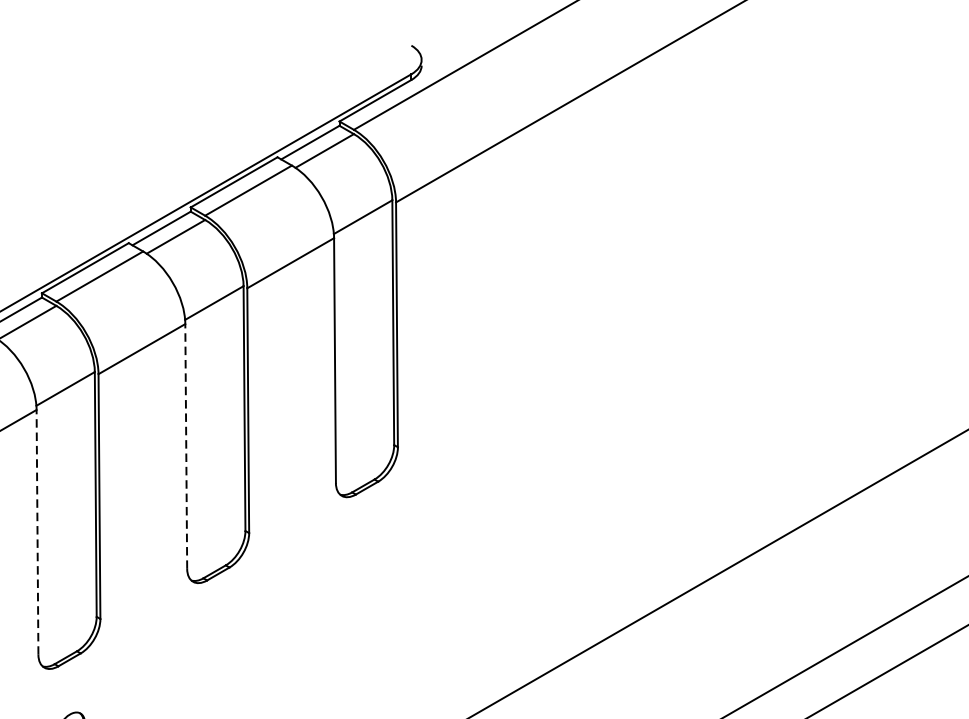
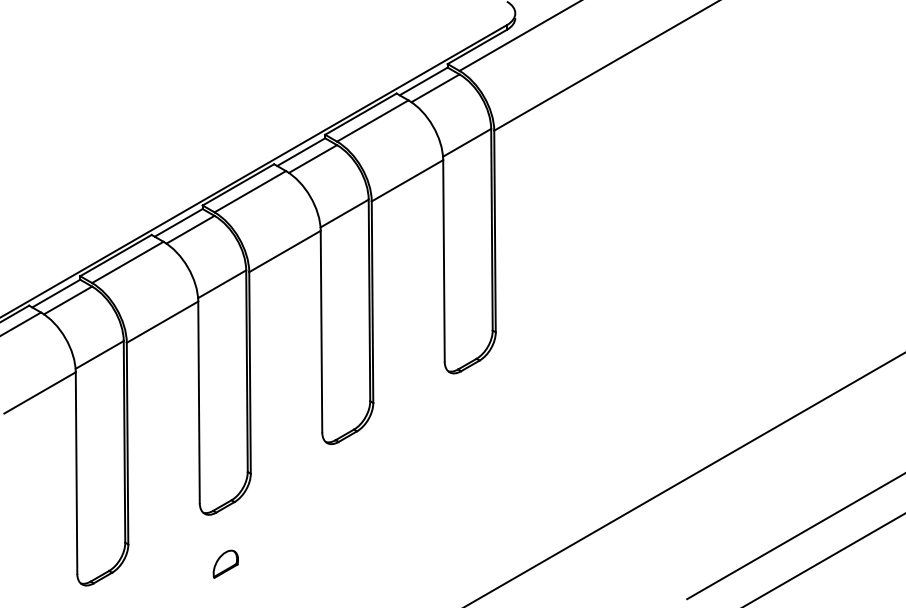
line: (186, 446) -> (321, 331), dashed -> solid
line: (38, 532) -> (199, 402), dashed -> solid

